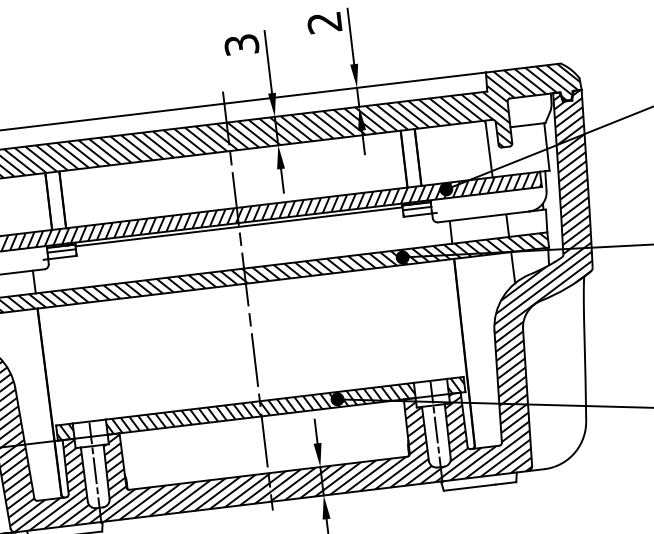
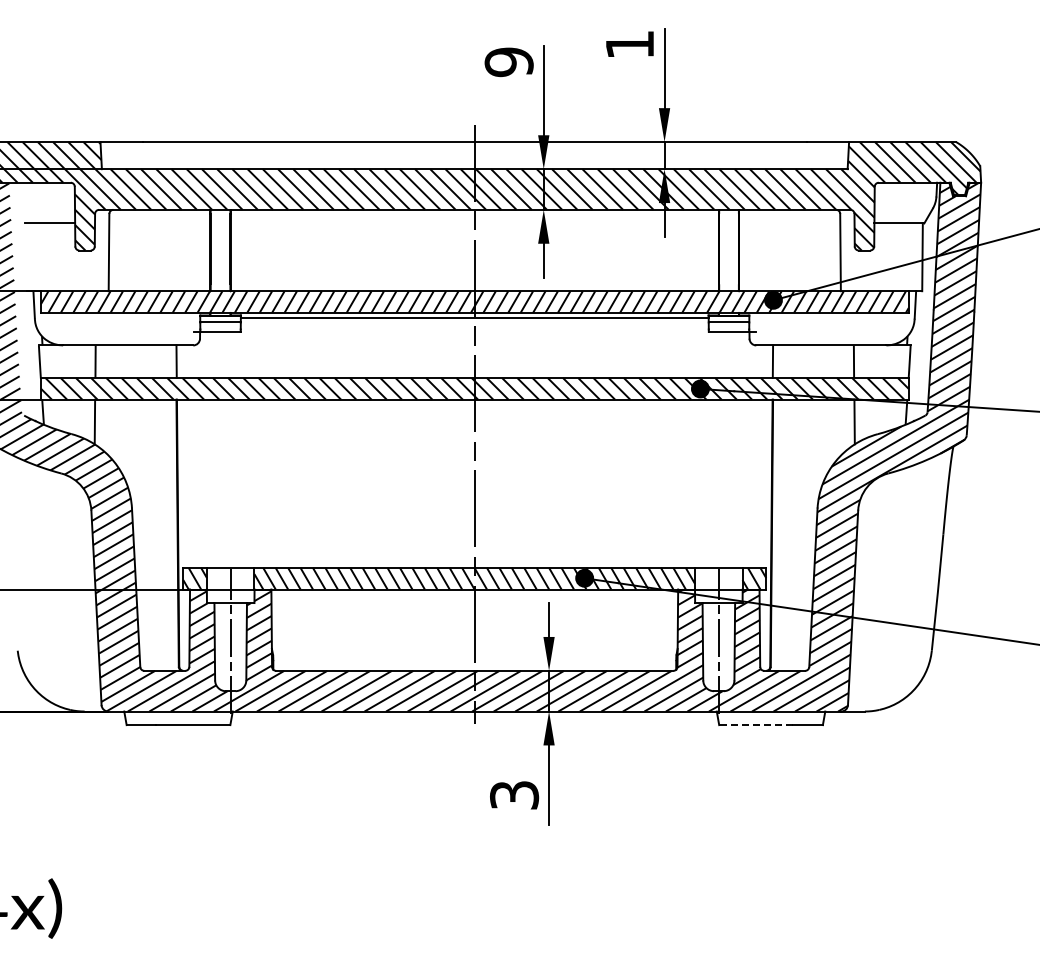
text: (324, 23) -> (629, 45), 2 -> 1
text: (241, 45) -> (508, 62), 3 -> 9
line: (469, 488) -> (755, 725), solid -> dashed

